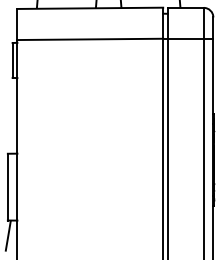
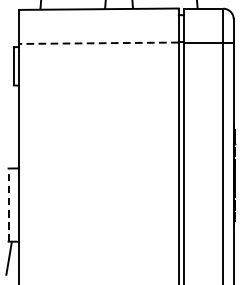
line: (90, 39) -> (99, 43), solid -> dashed
line: (7, 186) -> (8, 204), solid -> dashed

